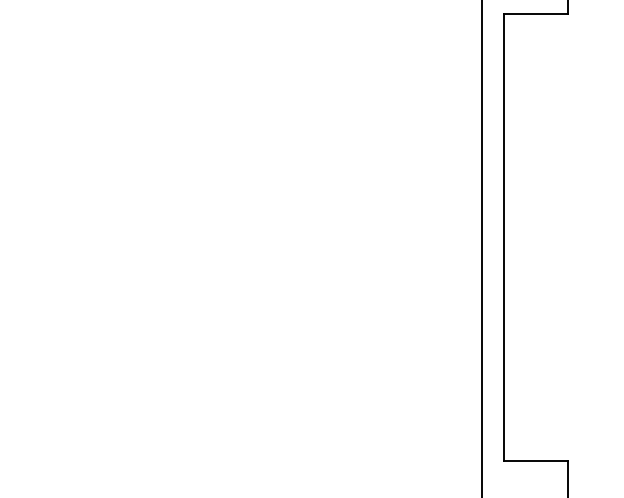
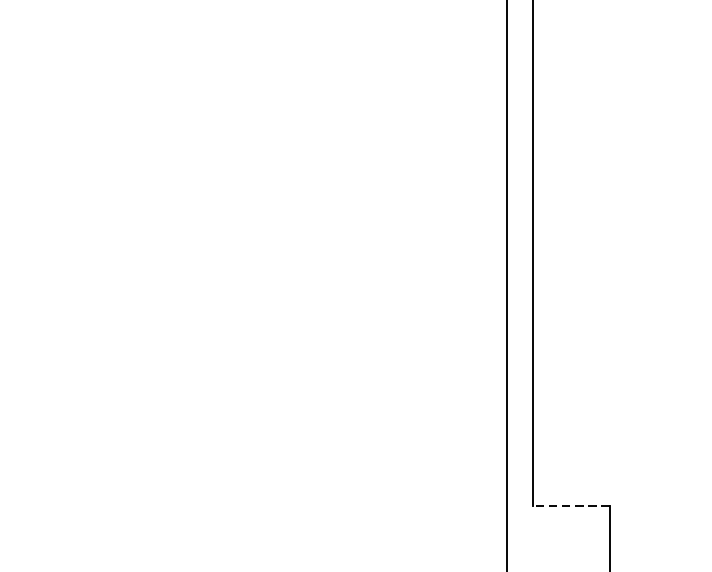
line: (535, 460) -> (570, 505), solid -> dashed

